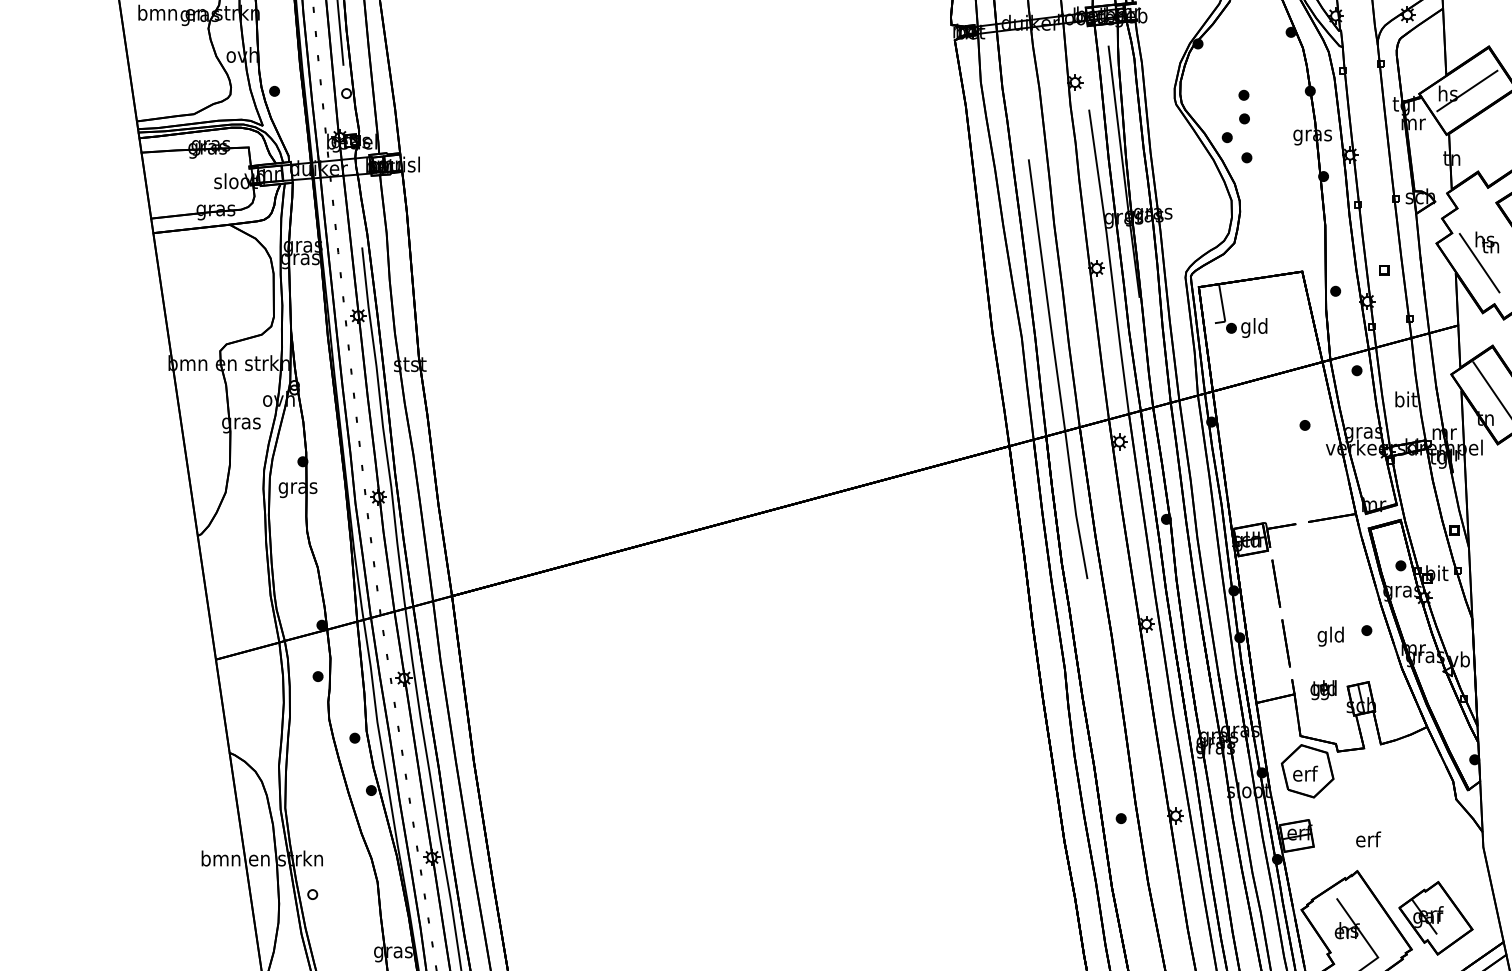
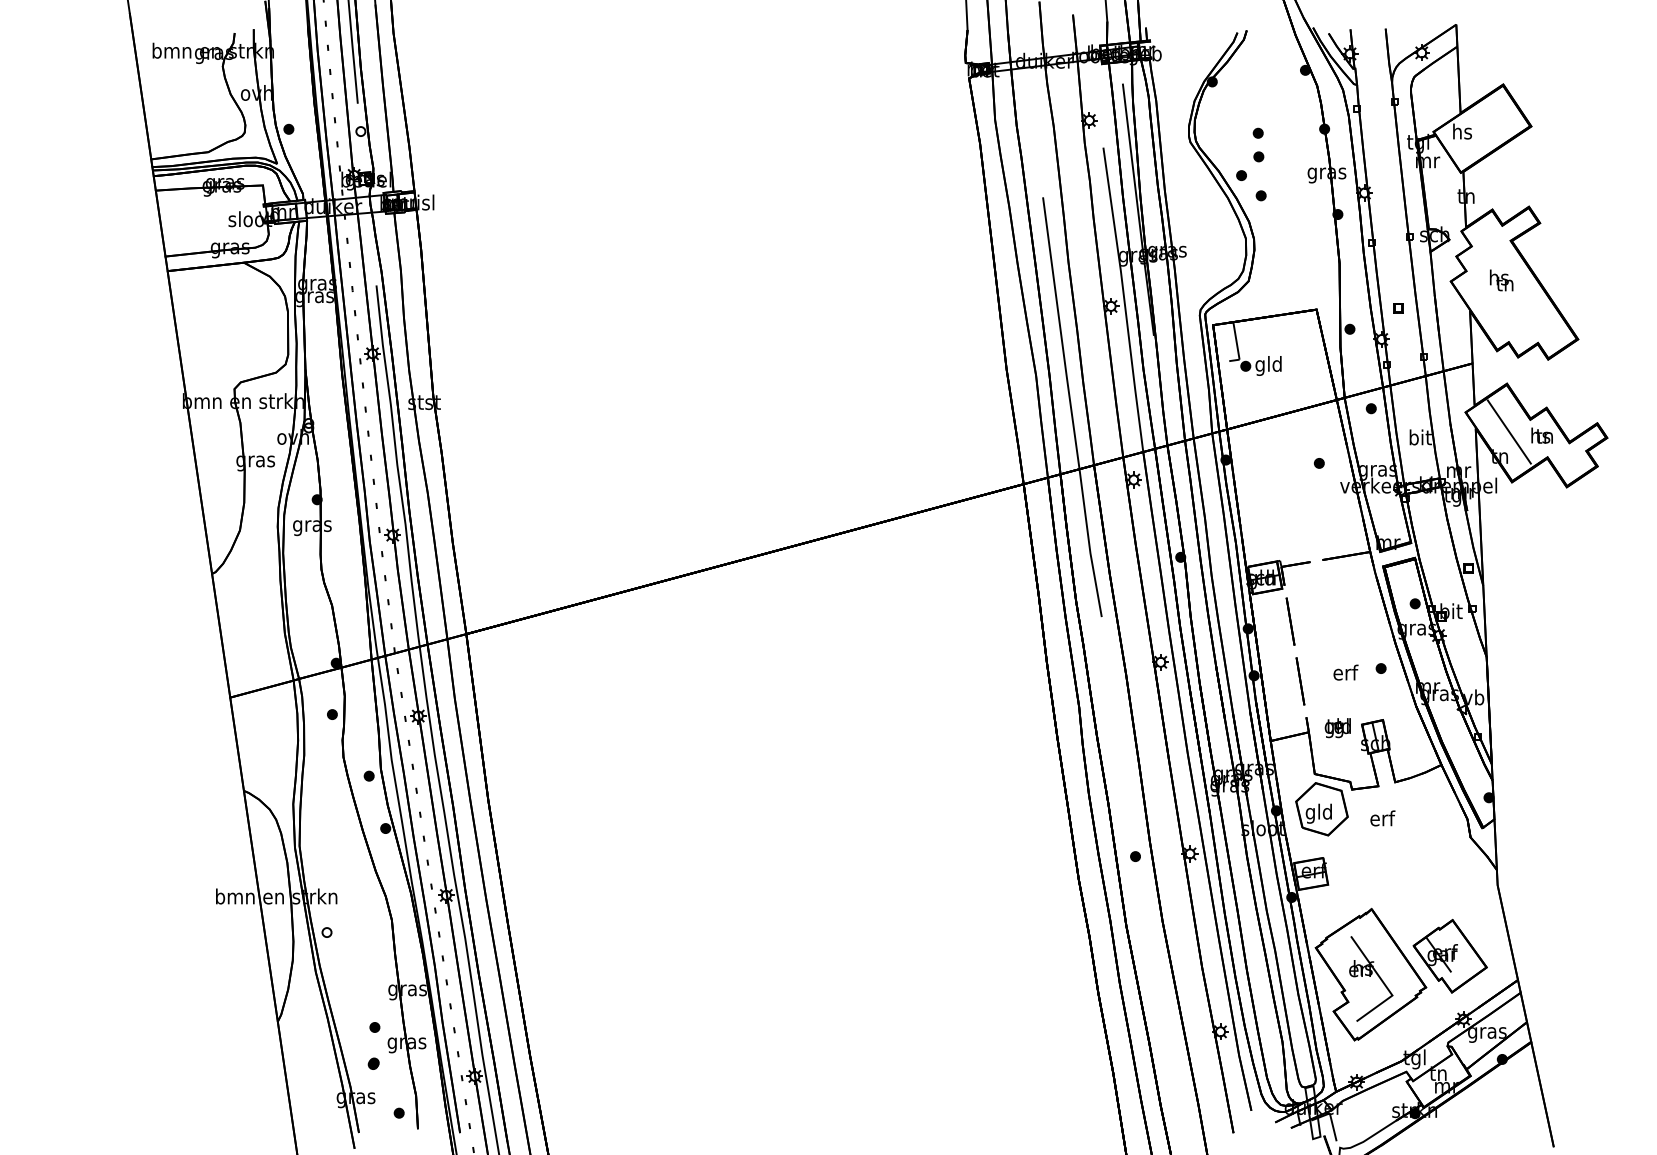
line: (1467, 90) -> (1481, 128), removed
line: (1479, 262) -> (1493, 300), removed
text: (1331, 636) -> (1345, 674), gld -> erf
text: (1304, 775) -> (1318, 813), erf -> gld
text: (1368, 839) -> (1382, 818), moved

